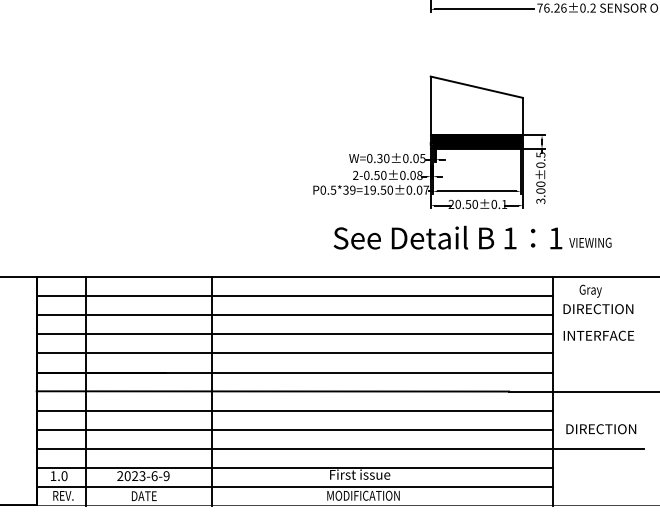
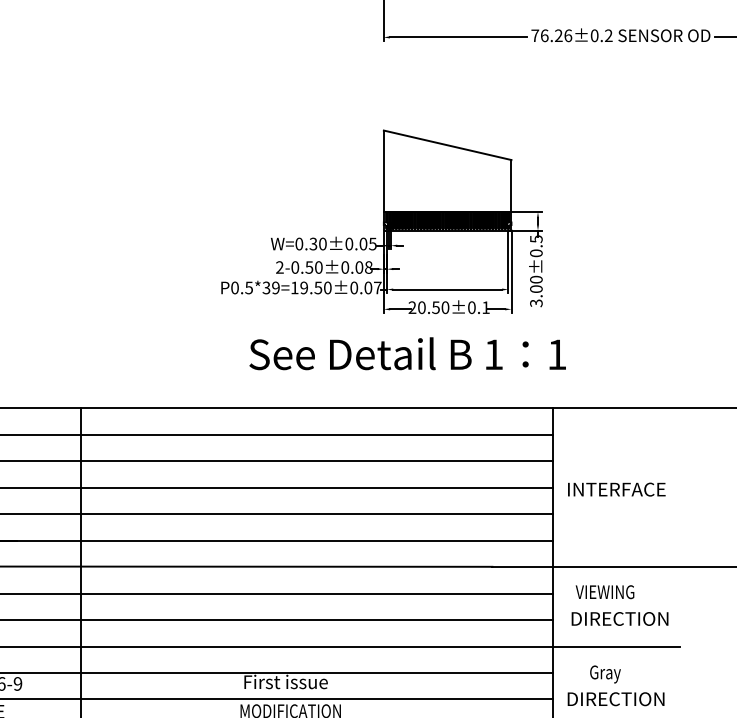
text: (590, 242) -> (605, 591), moved
text: (598, 299) -> (616, 685), moved

